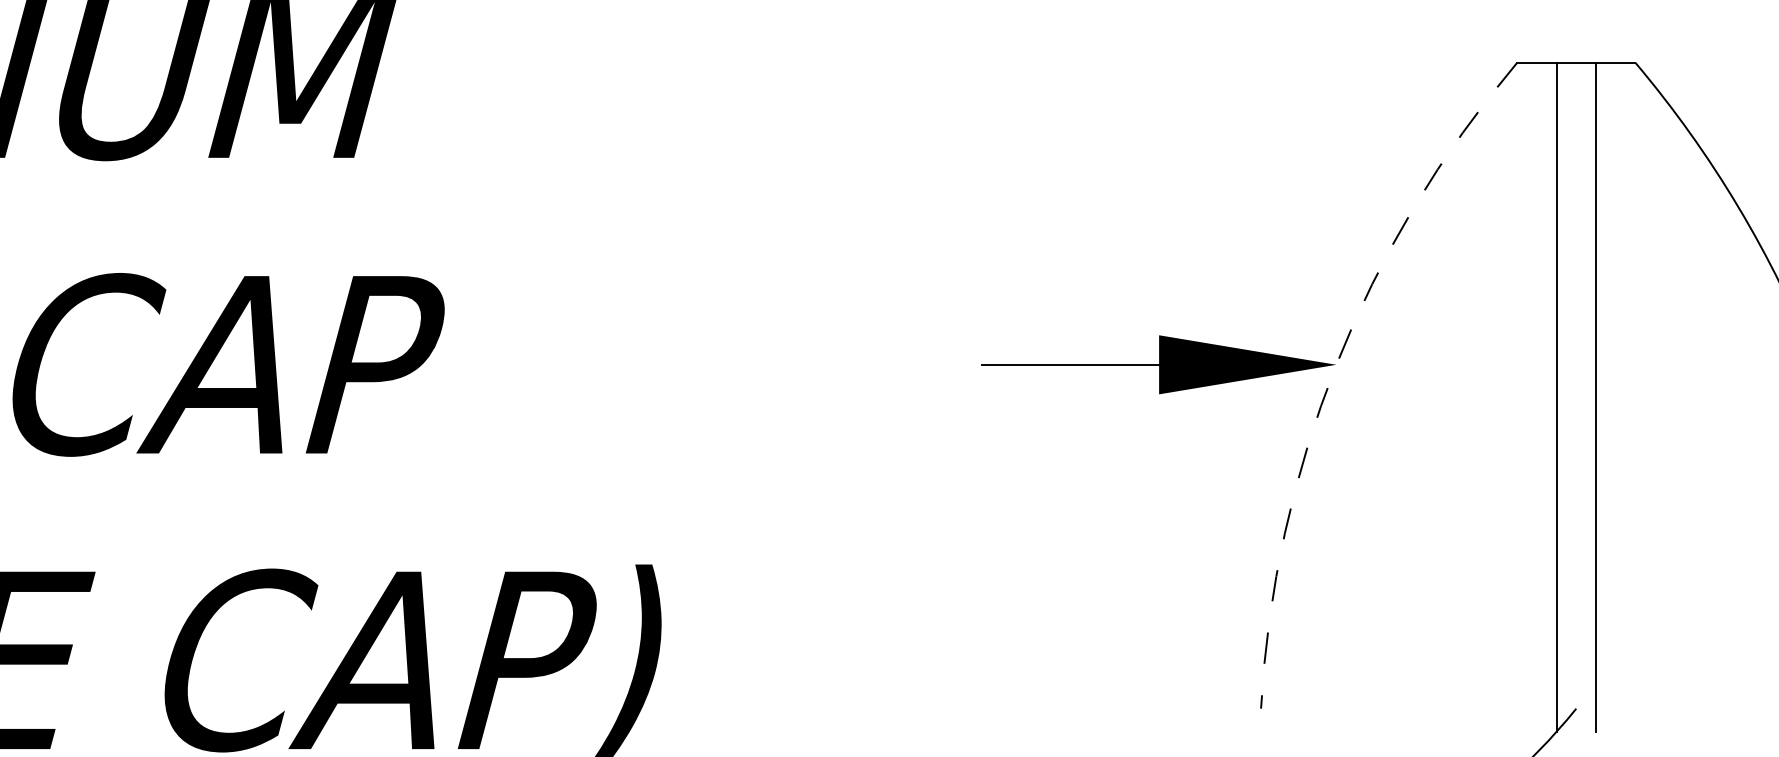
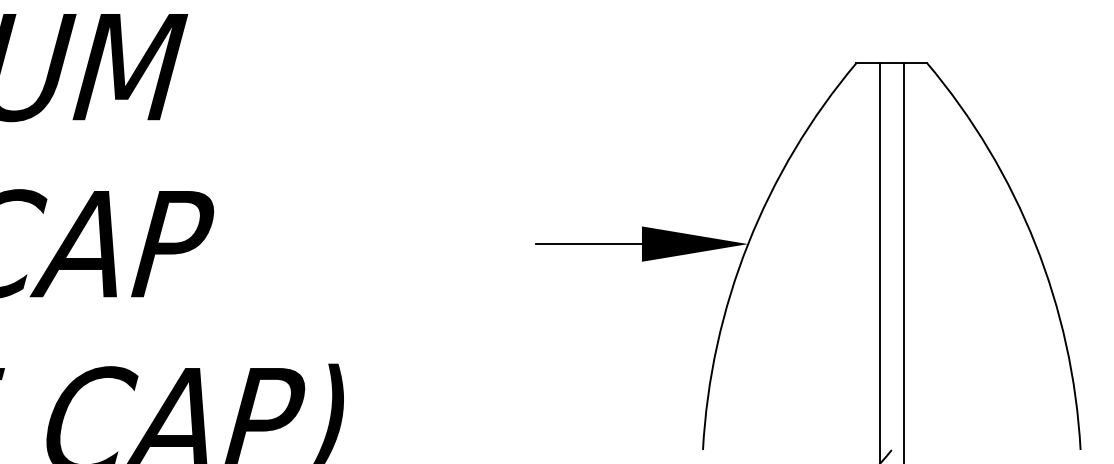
arc: (1337, 365) -> (748, 244), dashed -> solid

